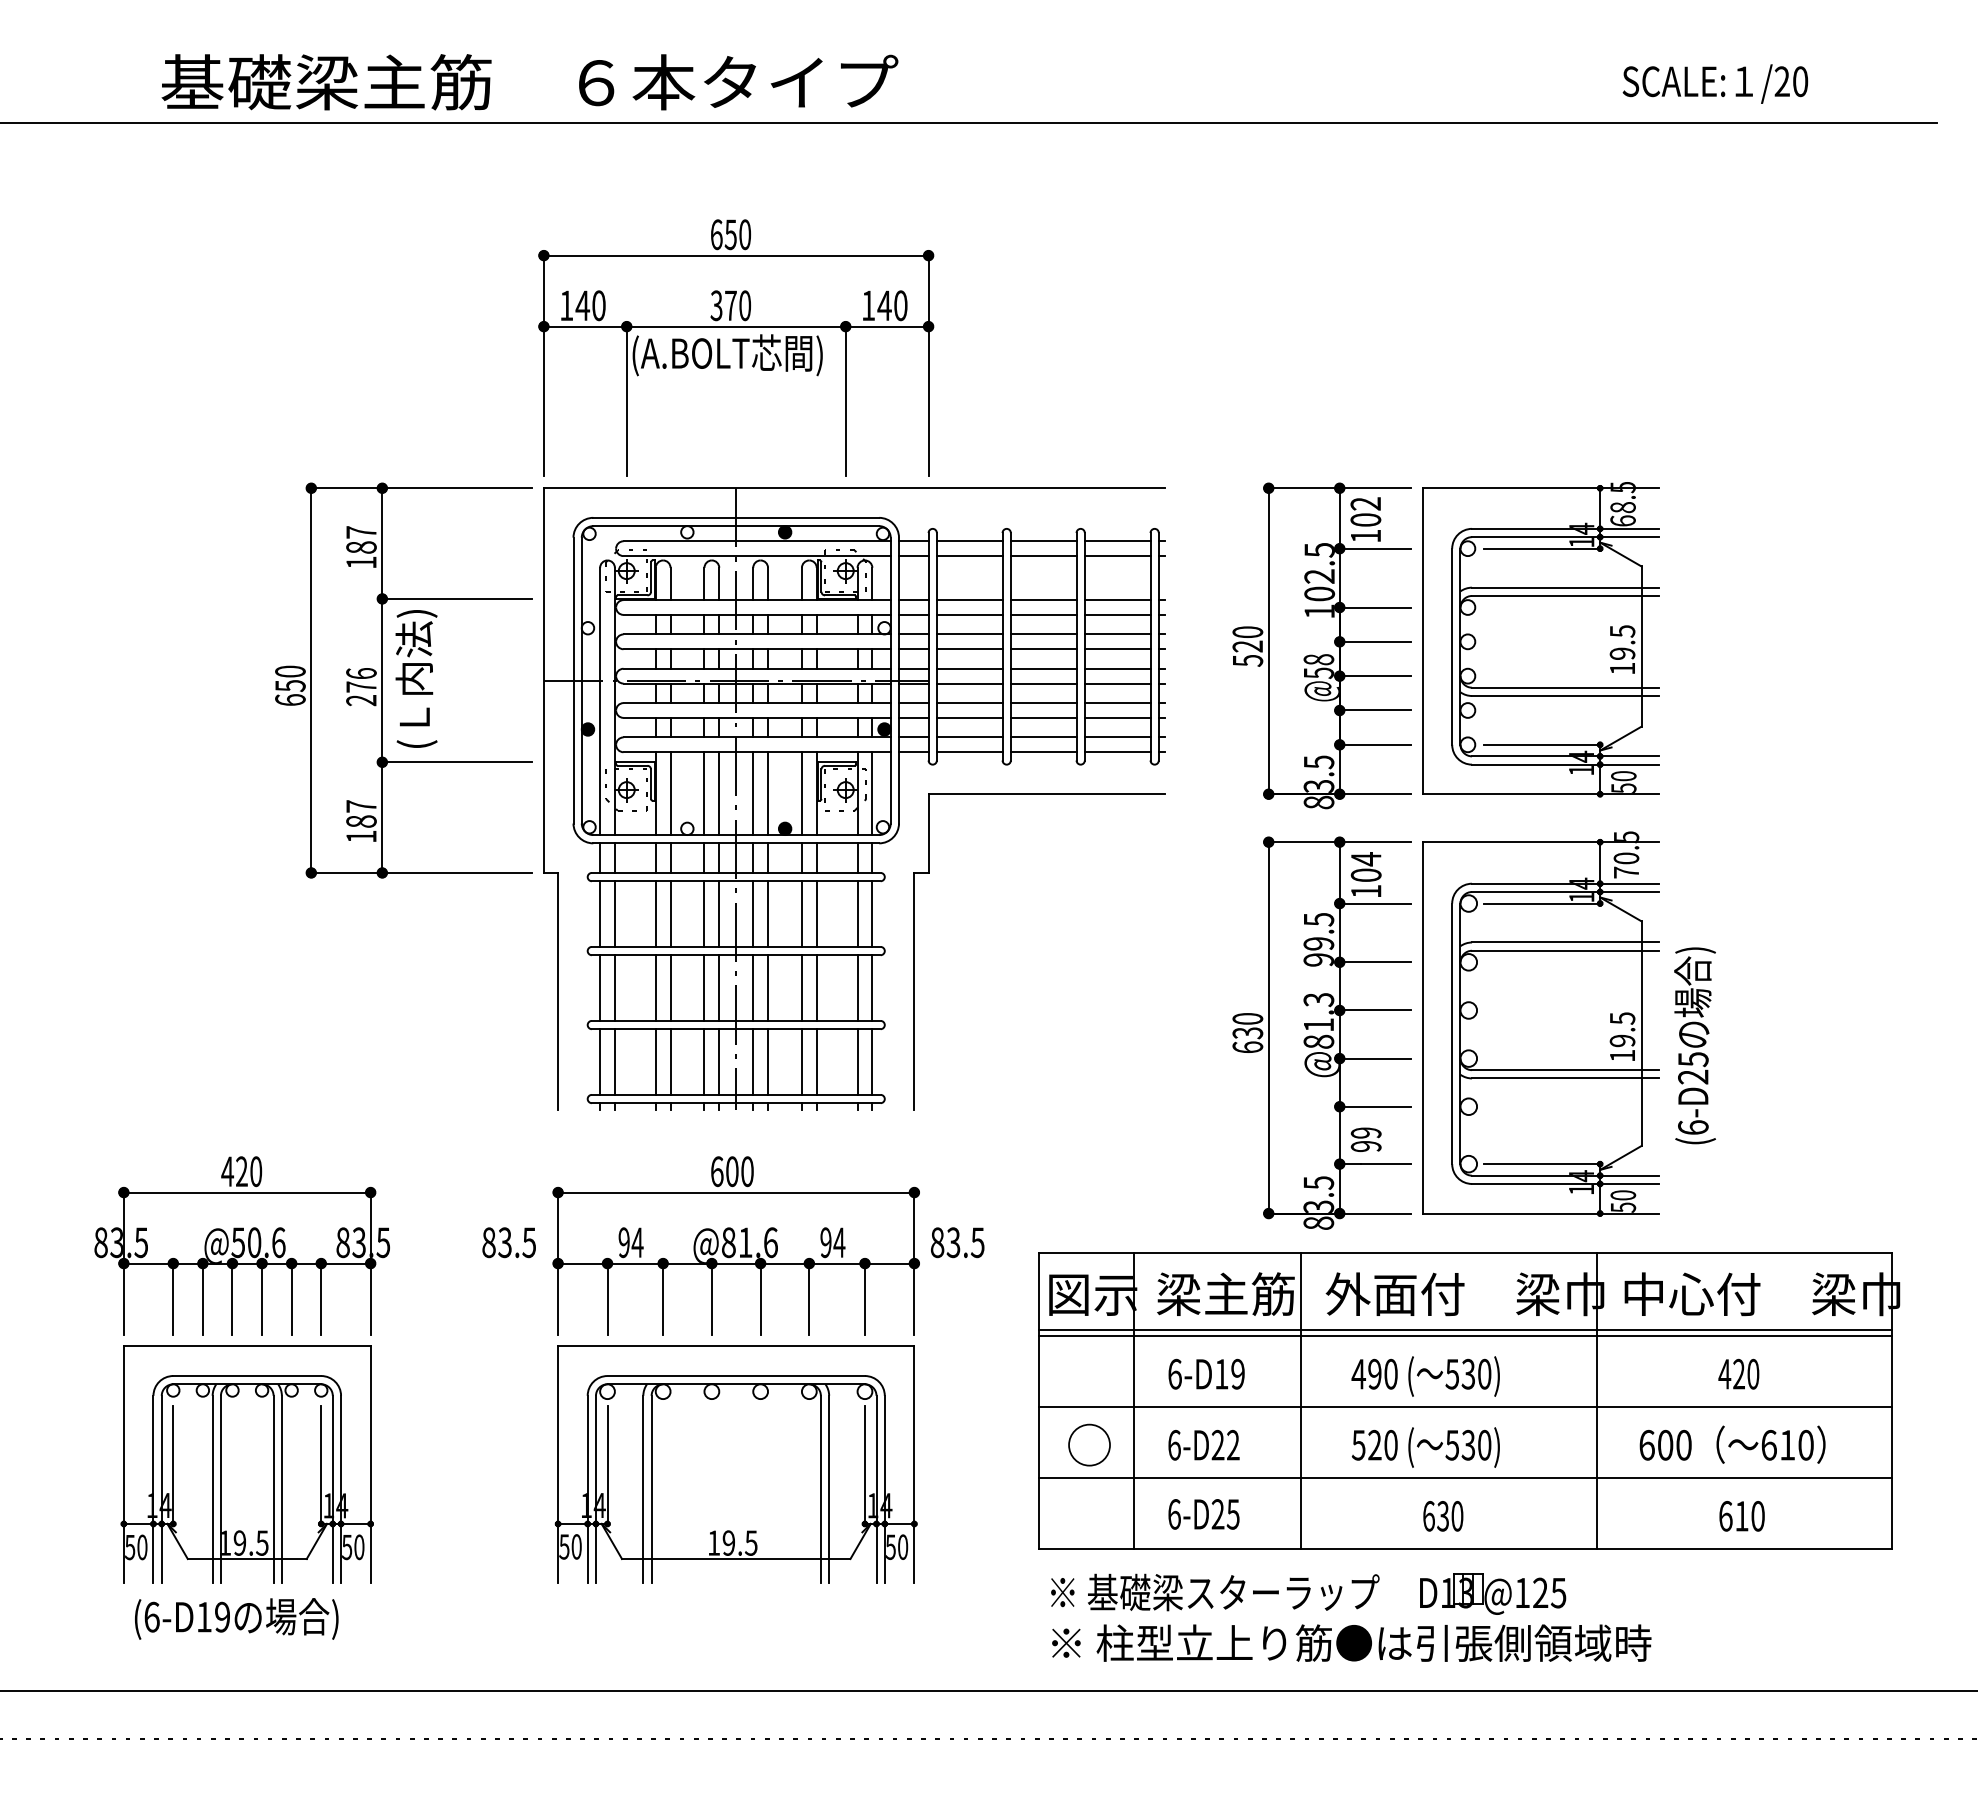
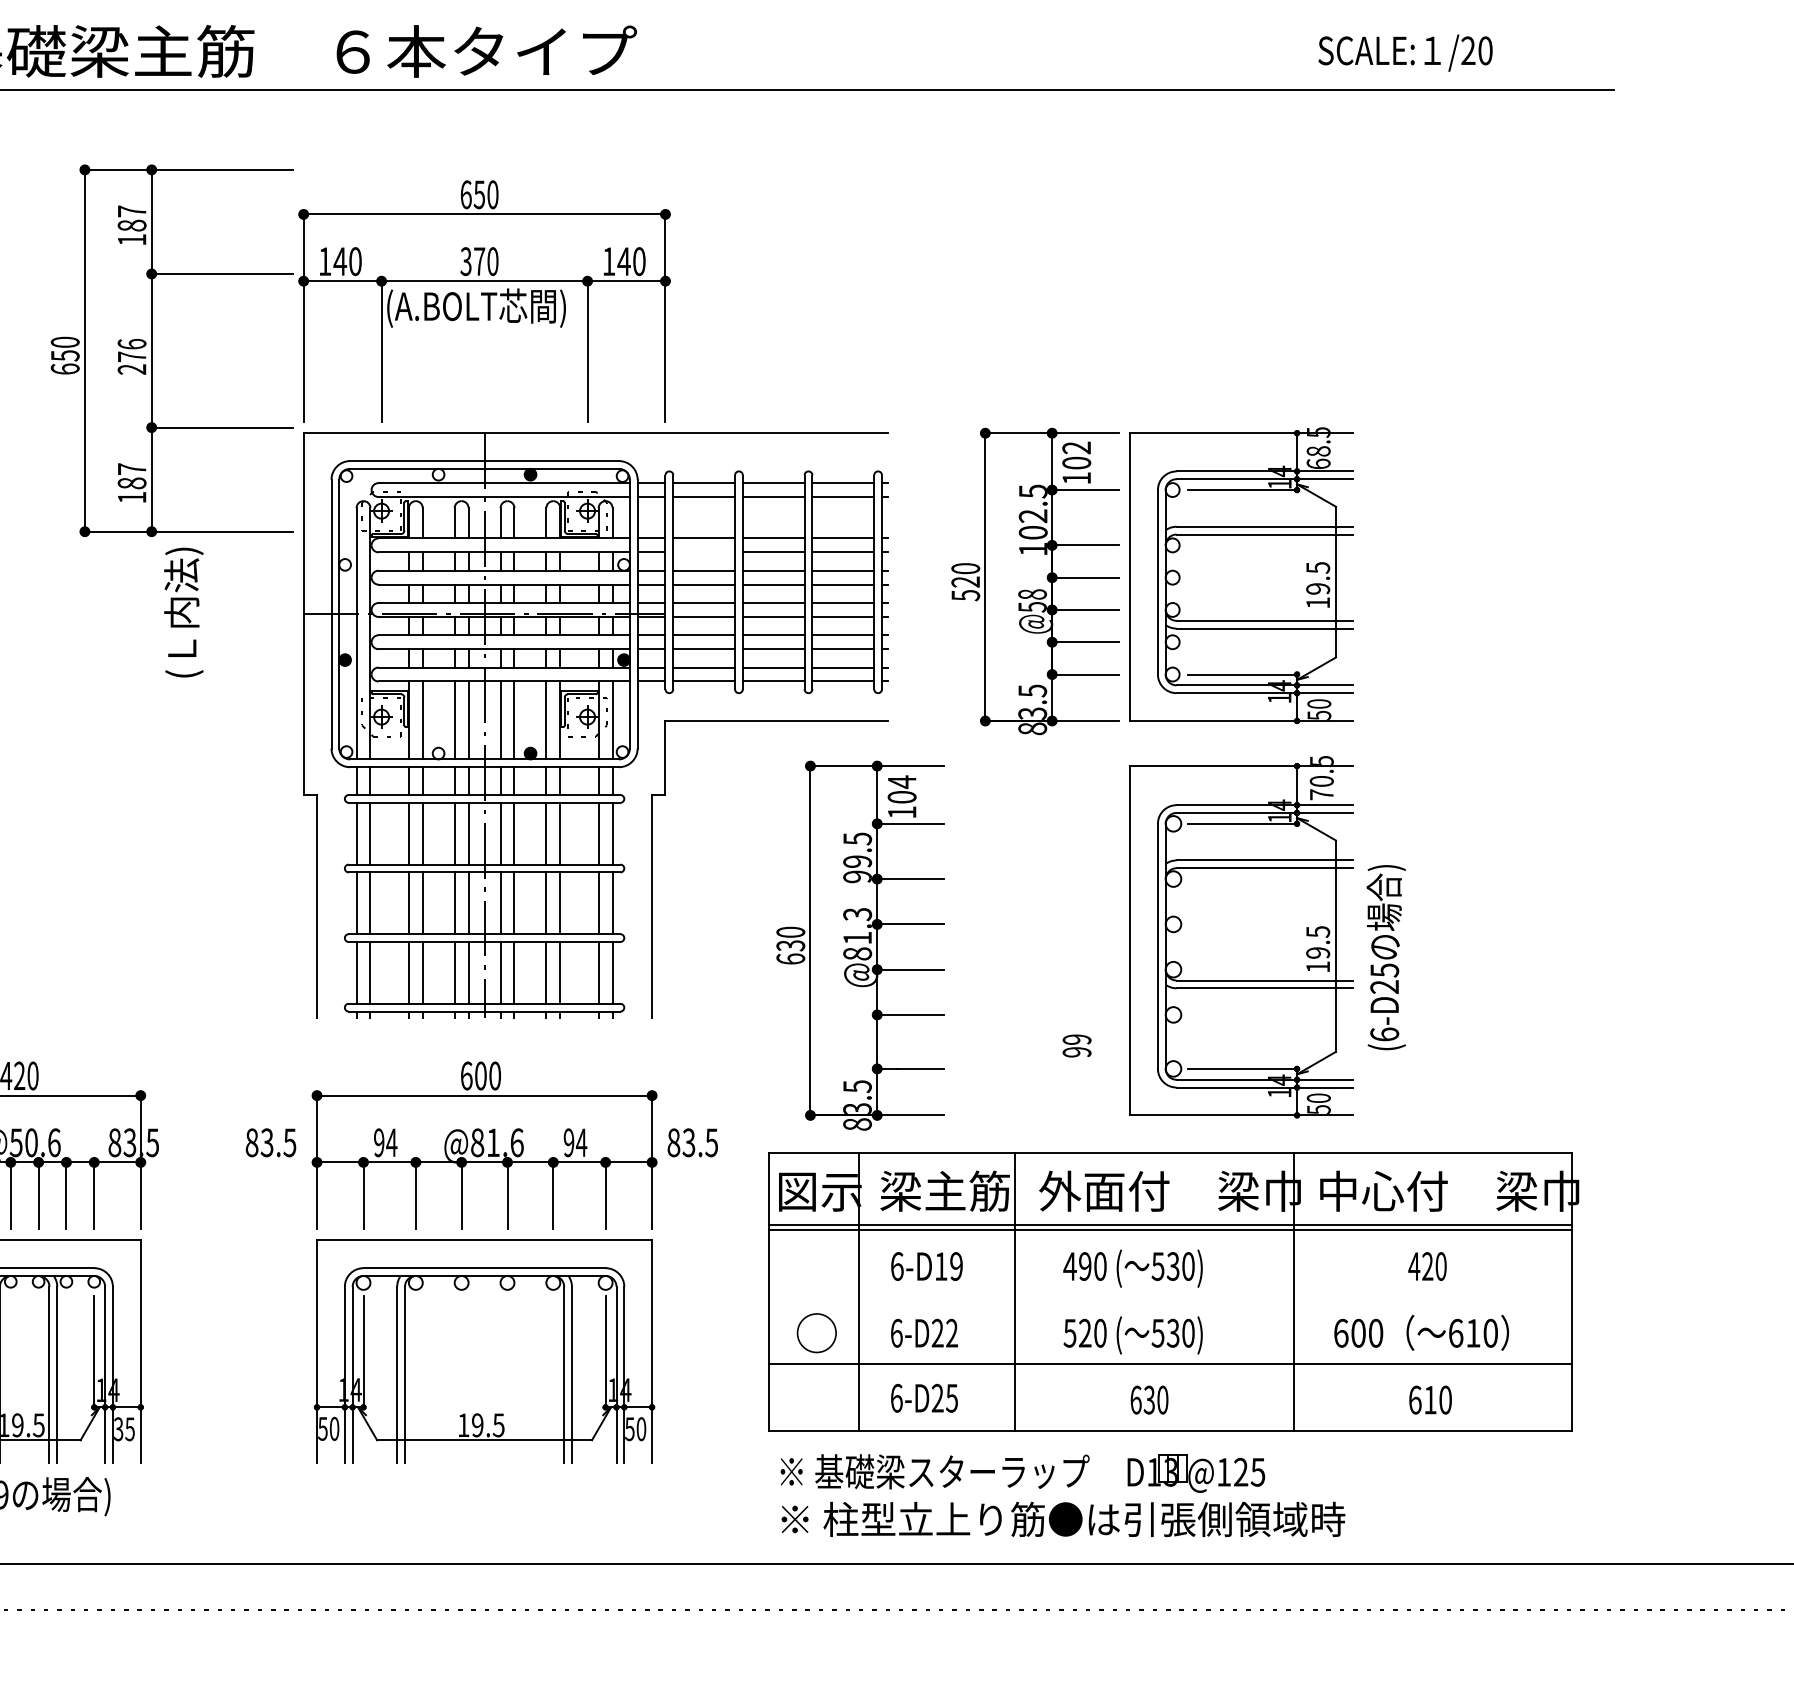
line: (969, 614) -> (703, 551), removed
part: (382, 680) -> (151, 350), moved
part: (1321, 1032) -> (860, 945), moved
line: (1465, 1406) -> (1170, 1296), removed
text: (353, 1547) -> (124, 1429), 50 -> 35

